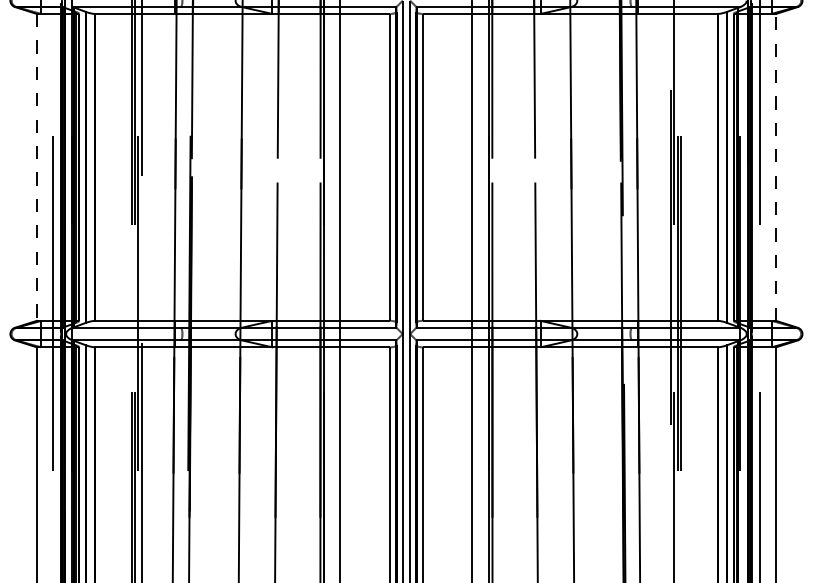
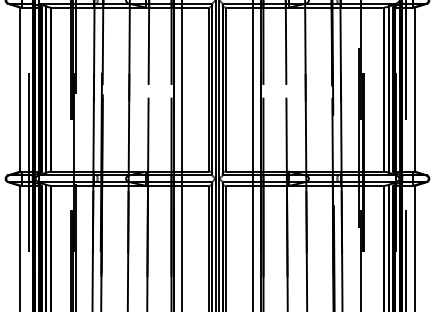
line: (776, 167) -> (415, 89), dashed -> solid
line: (36, 169) -> (19, 90), dashed -> solid

